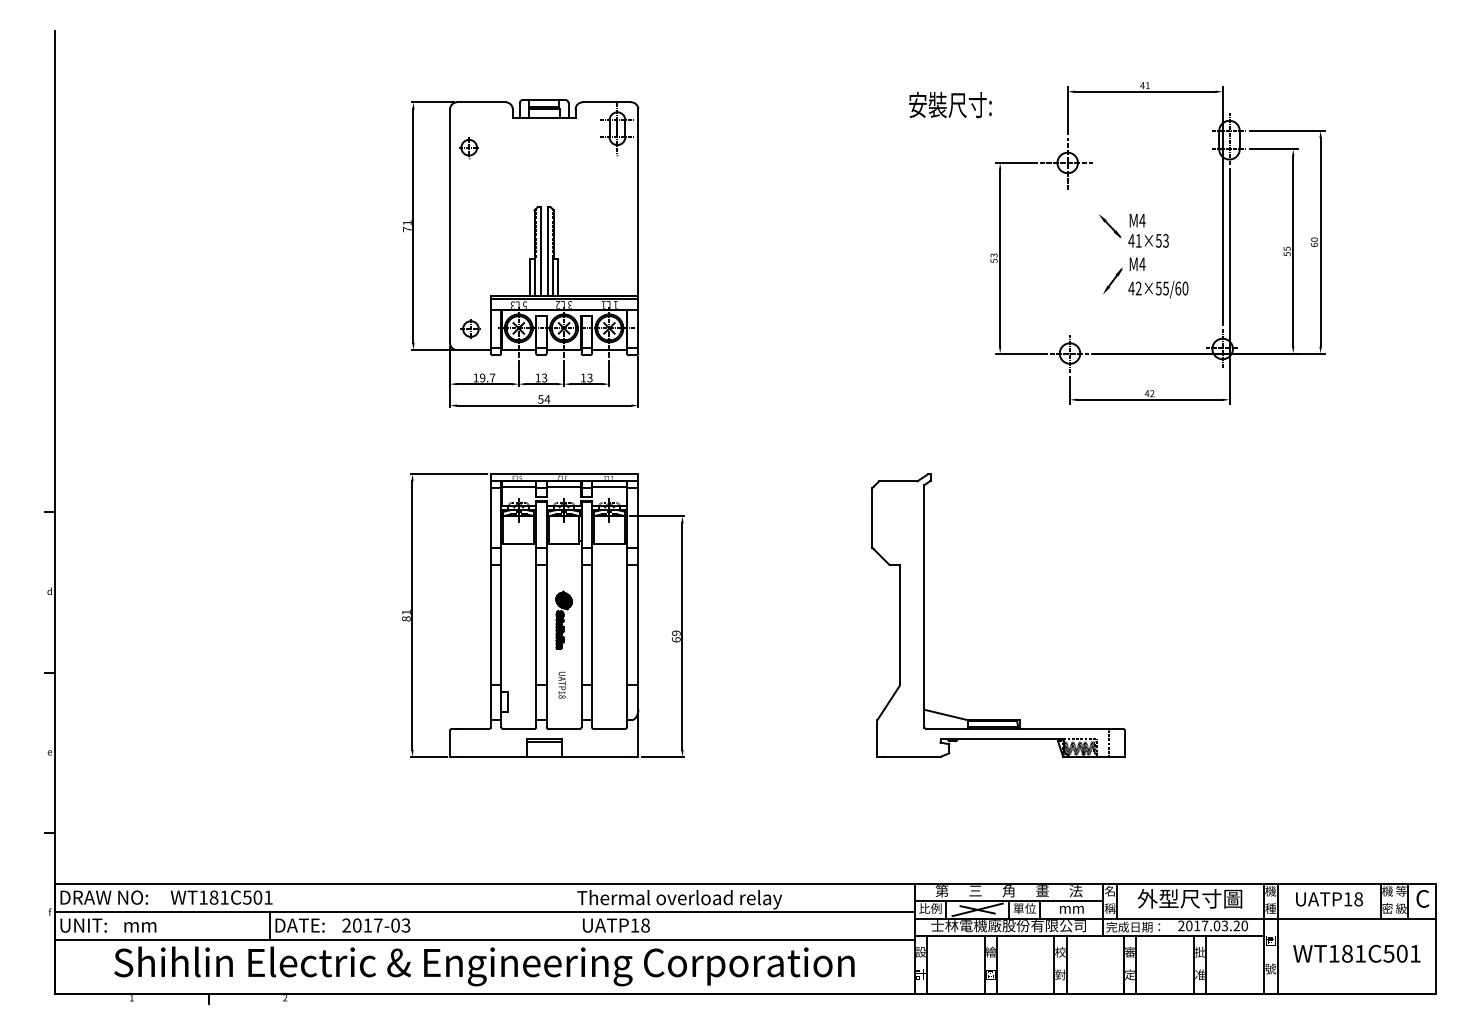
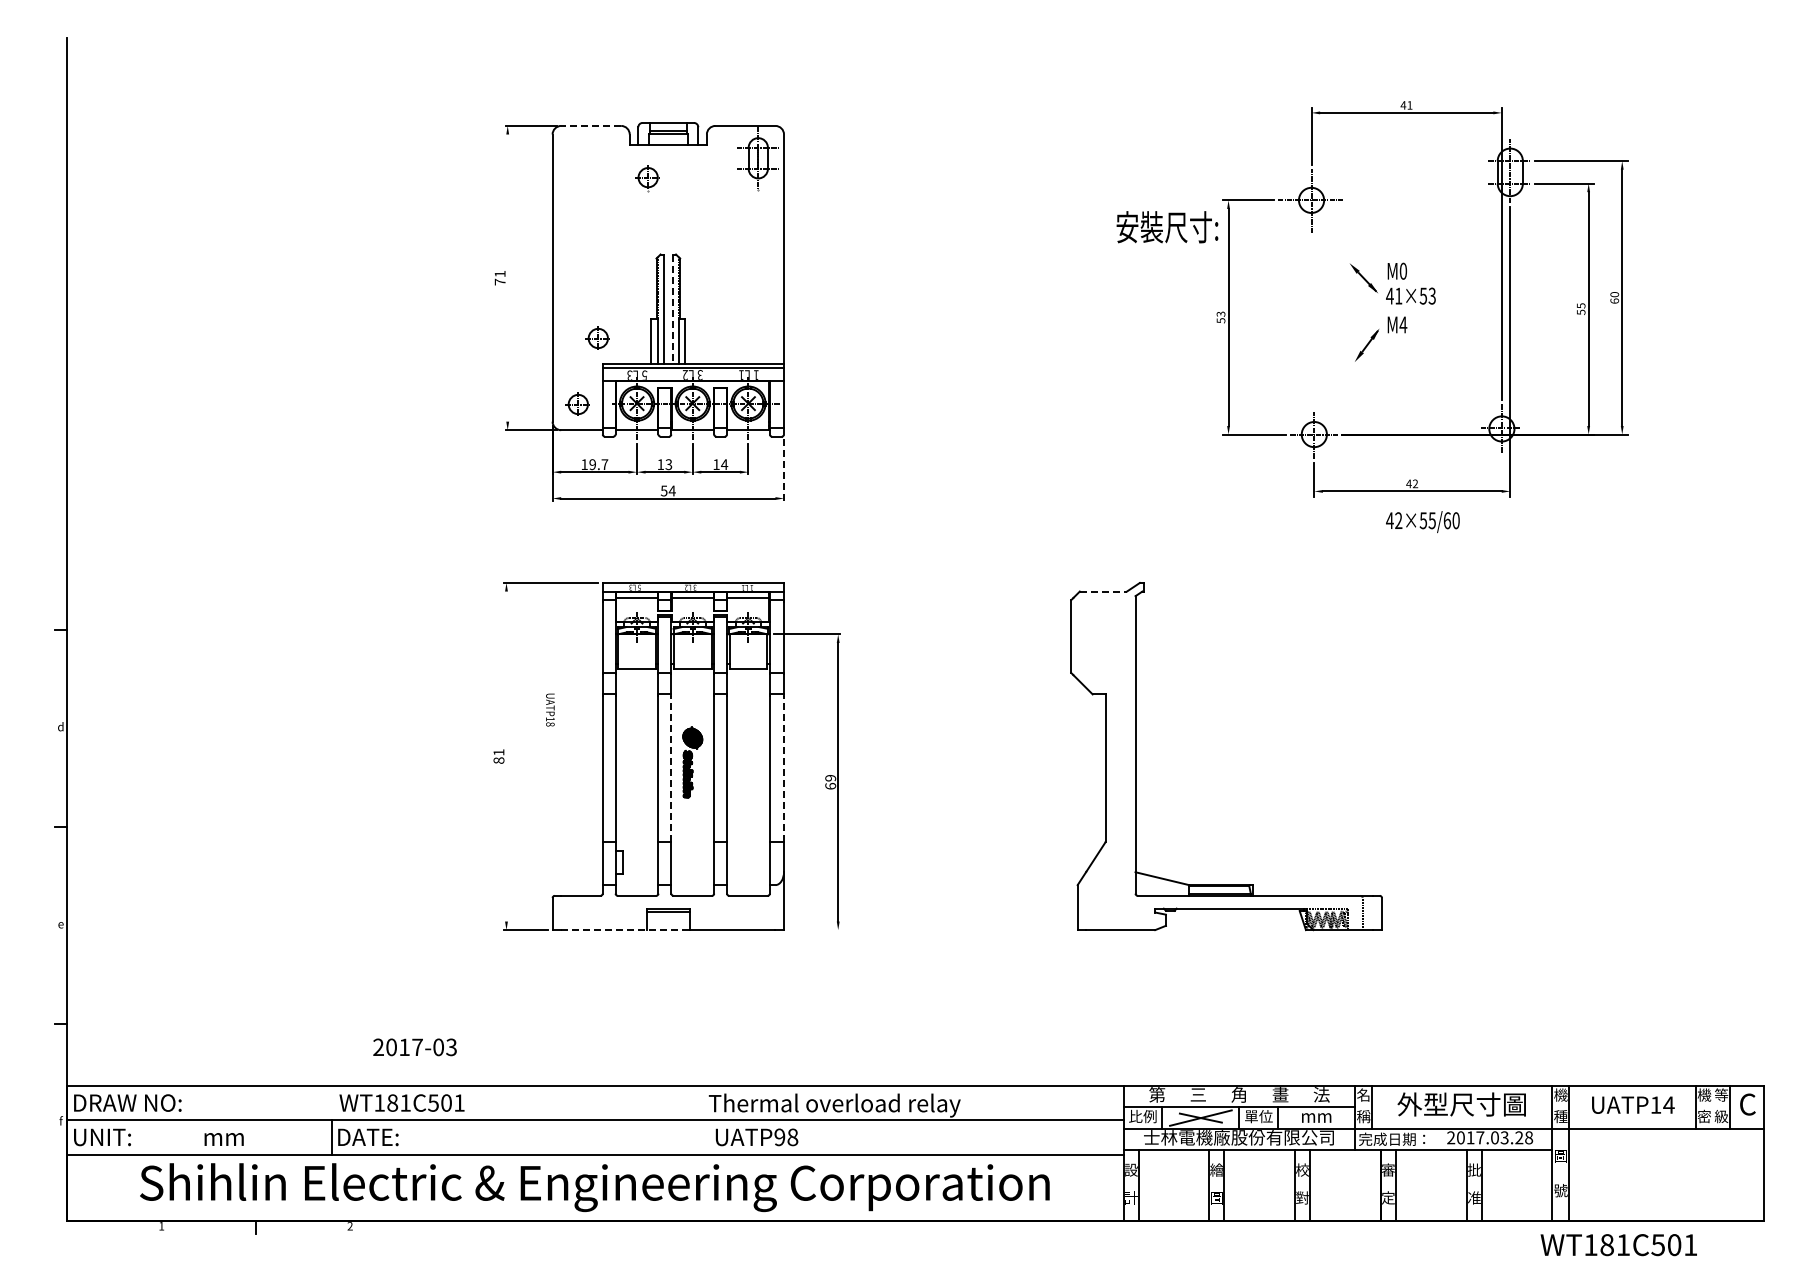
line: (481, 102) -> (591, 125), solid -> dashed
text: (950, 105) -> (1167, 227), moved
part: (468, 148) -> (647, 178), moved
text: (1142, 220) -> (1403, 270), M4 -> M0
line: (413, 225) -> (507, 277), removed
line: (547, 251) -> (672, 309), solid -> dashed
part: (486, 274) -> (597, 337), added
text: (1158, 290) -> (1422, 522), moved
text: (589, 377) -> (724, 464), 13 -> 14
line: (638, 381) -> (784, 469), solid -> dashed
line: (898, 481) -> (1103, 591), solid -> dashed
line: (412, 615) -> (506, 756), removed
line: (546, 625) -> (671, 768), solid -> dashed
line: (638, 625) -> (784, 768), solid -> dashed
text: (562, 684) -> (550, 709), moved
line: (509, 757) -> (625, 930), solid -> dashed
line: (663, 757) -> (814, 930), removed
text: (221, 897) -> (401, 1102), moved
text: (1358, 898) -> (1668, 1104), UATP18 -> UATP14
text: (375, 925) -> (414, 1047), moved
text: (634, 925) -> (779, 1137), UATP18 -> UATP98
text: (1245, 926) -> (1529, 1138), 2017.03.20 -> 2017.03.28
text: (139, 927) -> (223, 1139), moved
text: (1356, 954) -> (1618, 1245), moved

